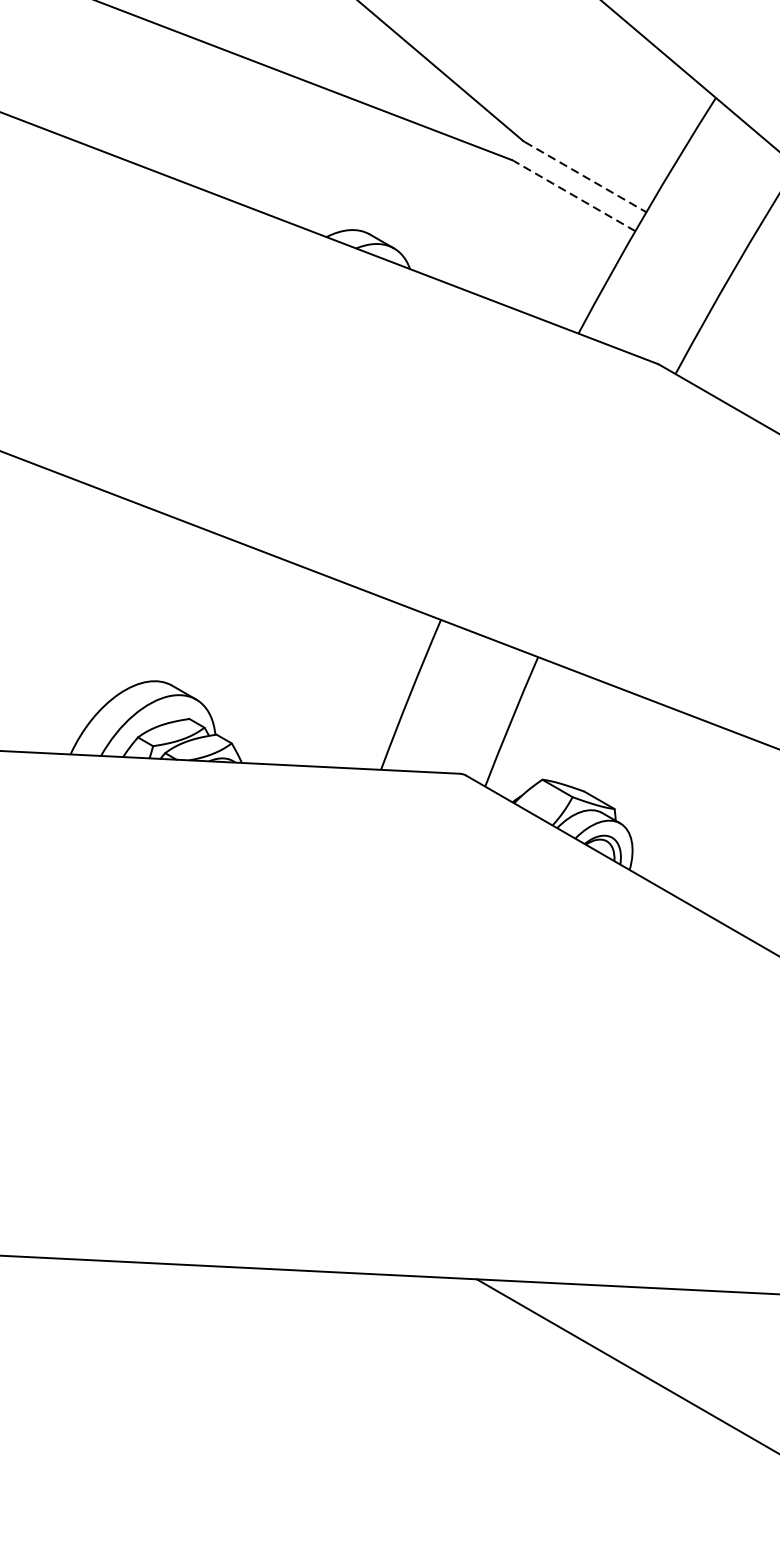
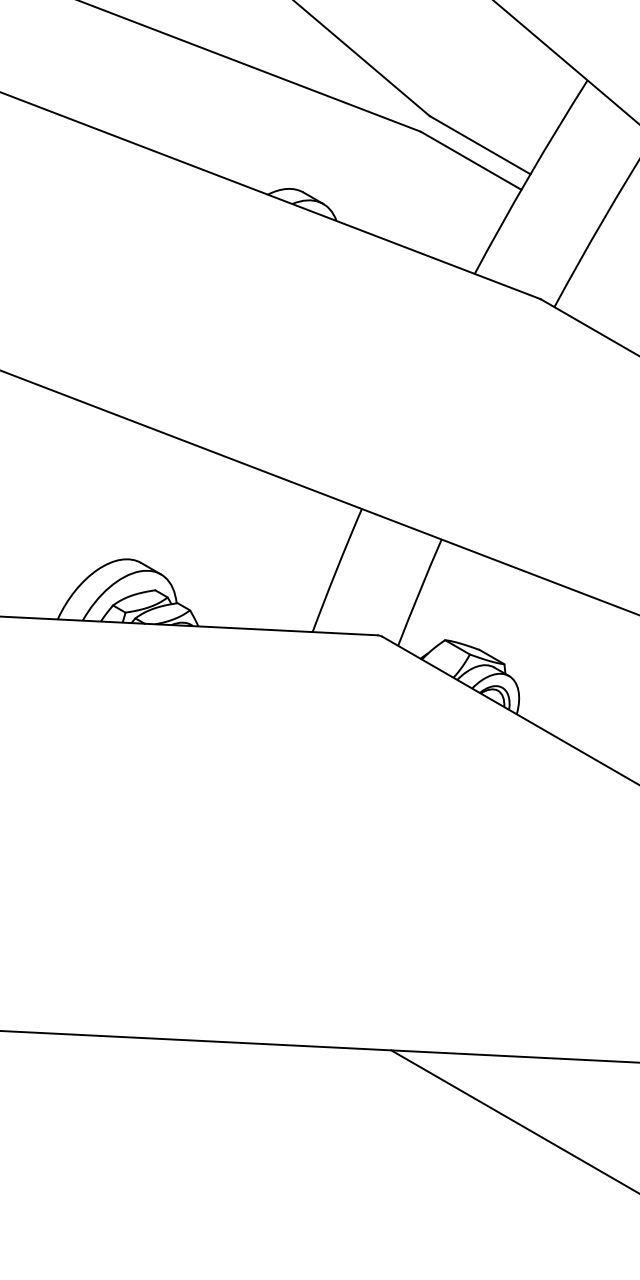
line: (585, 177) -> (480, 145), dashed -> solid
line: (574, 196) -> (471, 161), dashed -> solid

